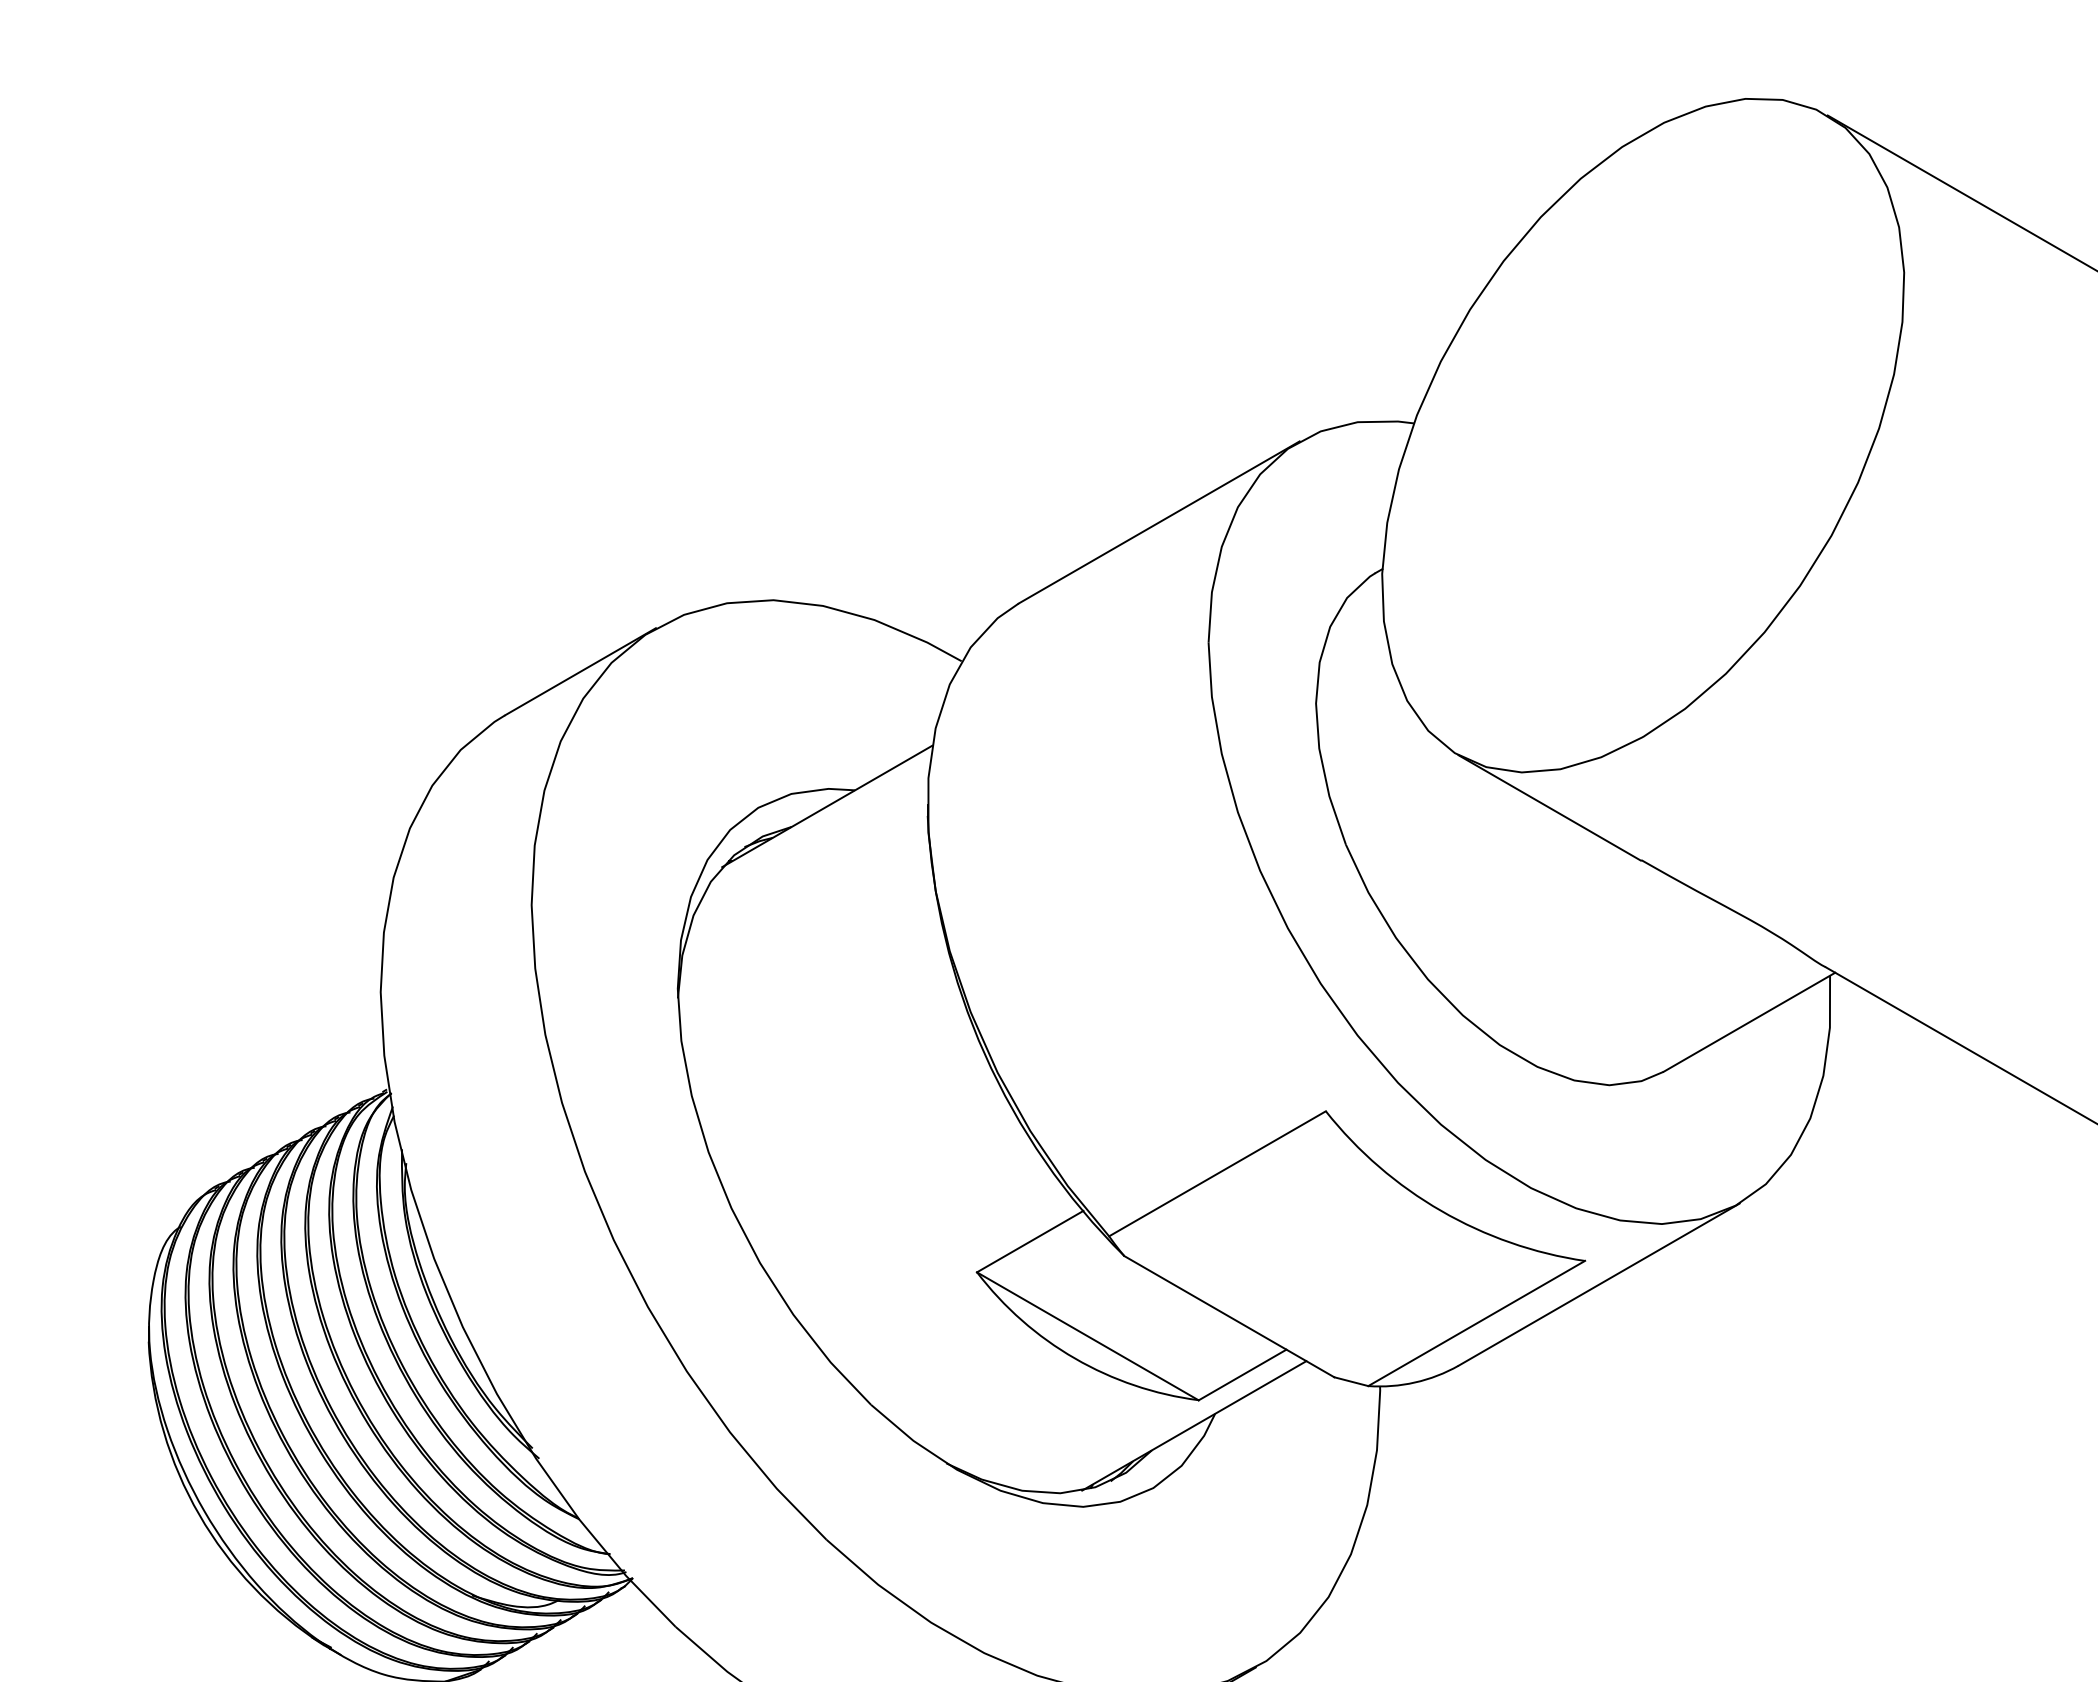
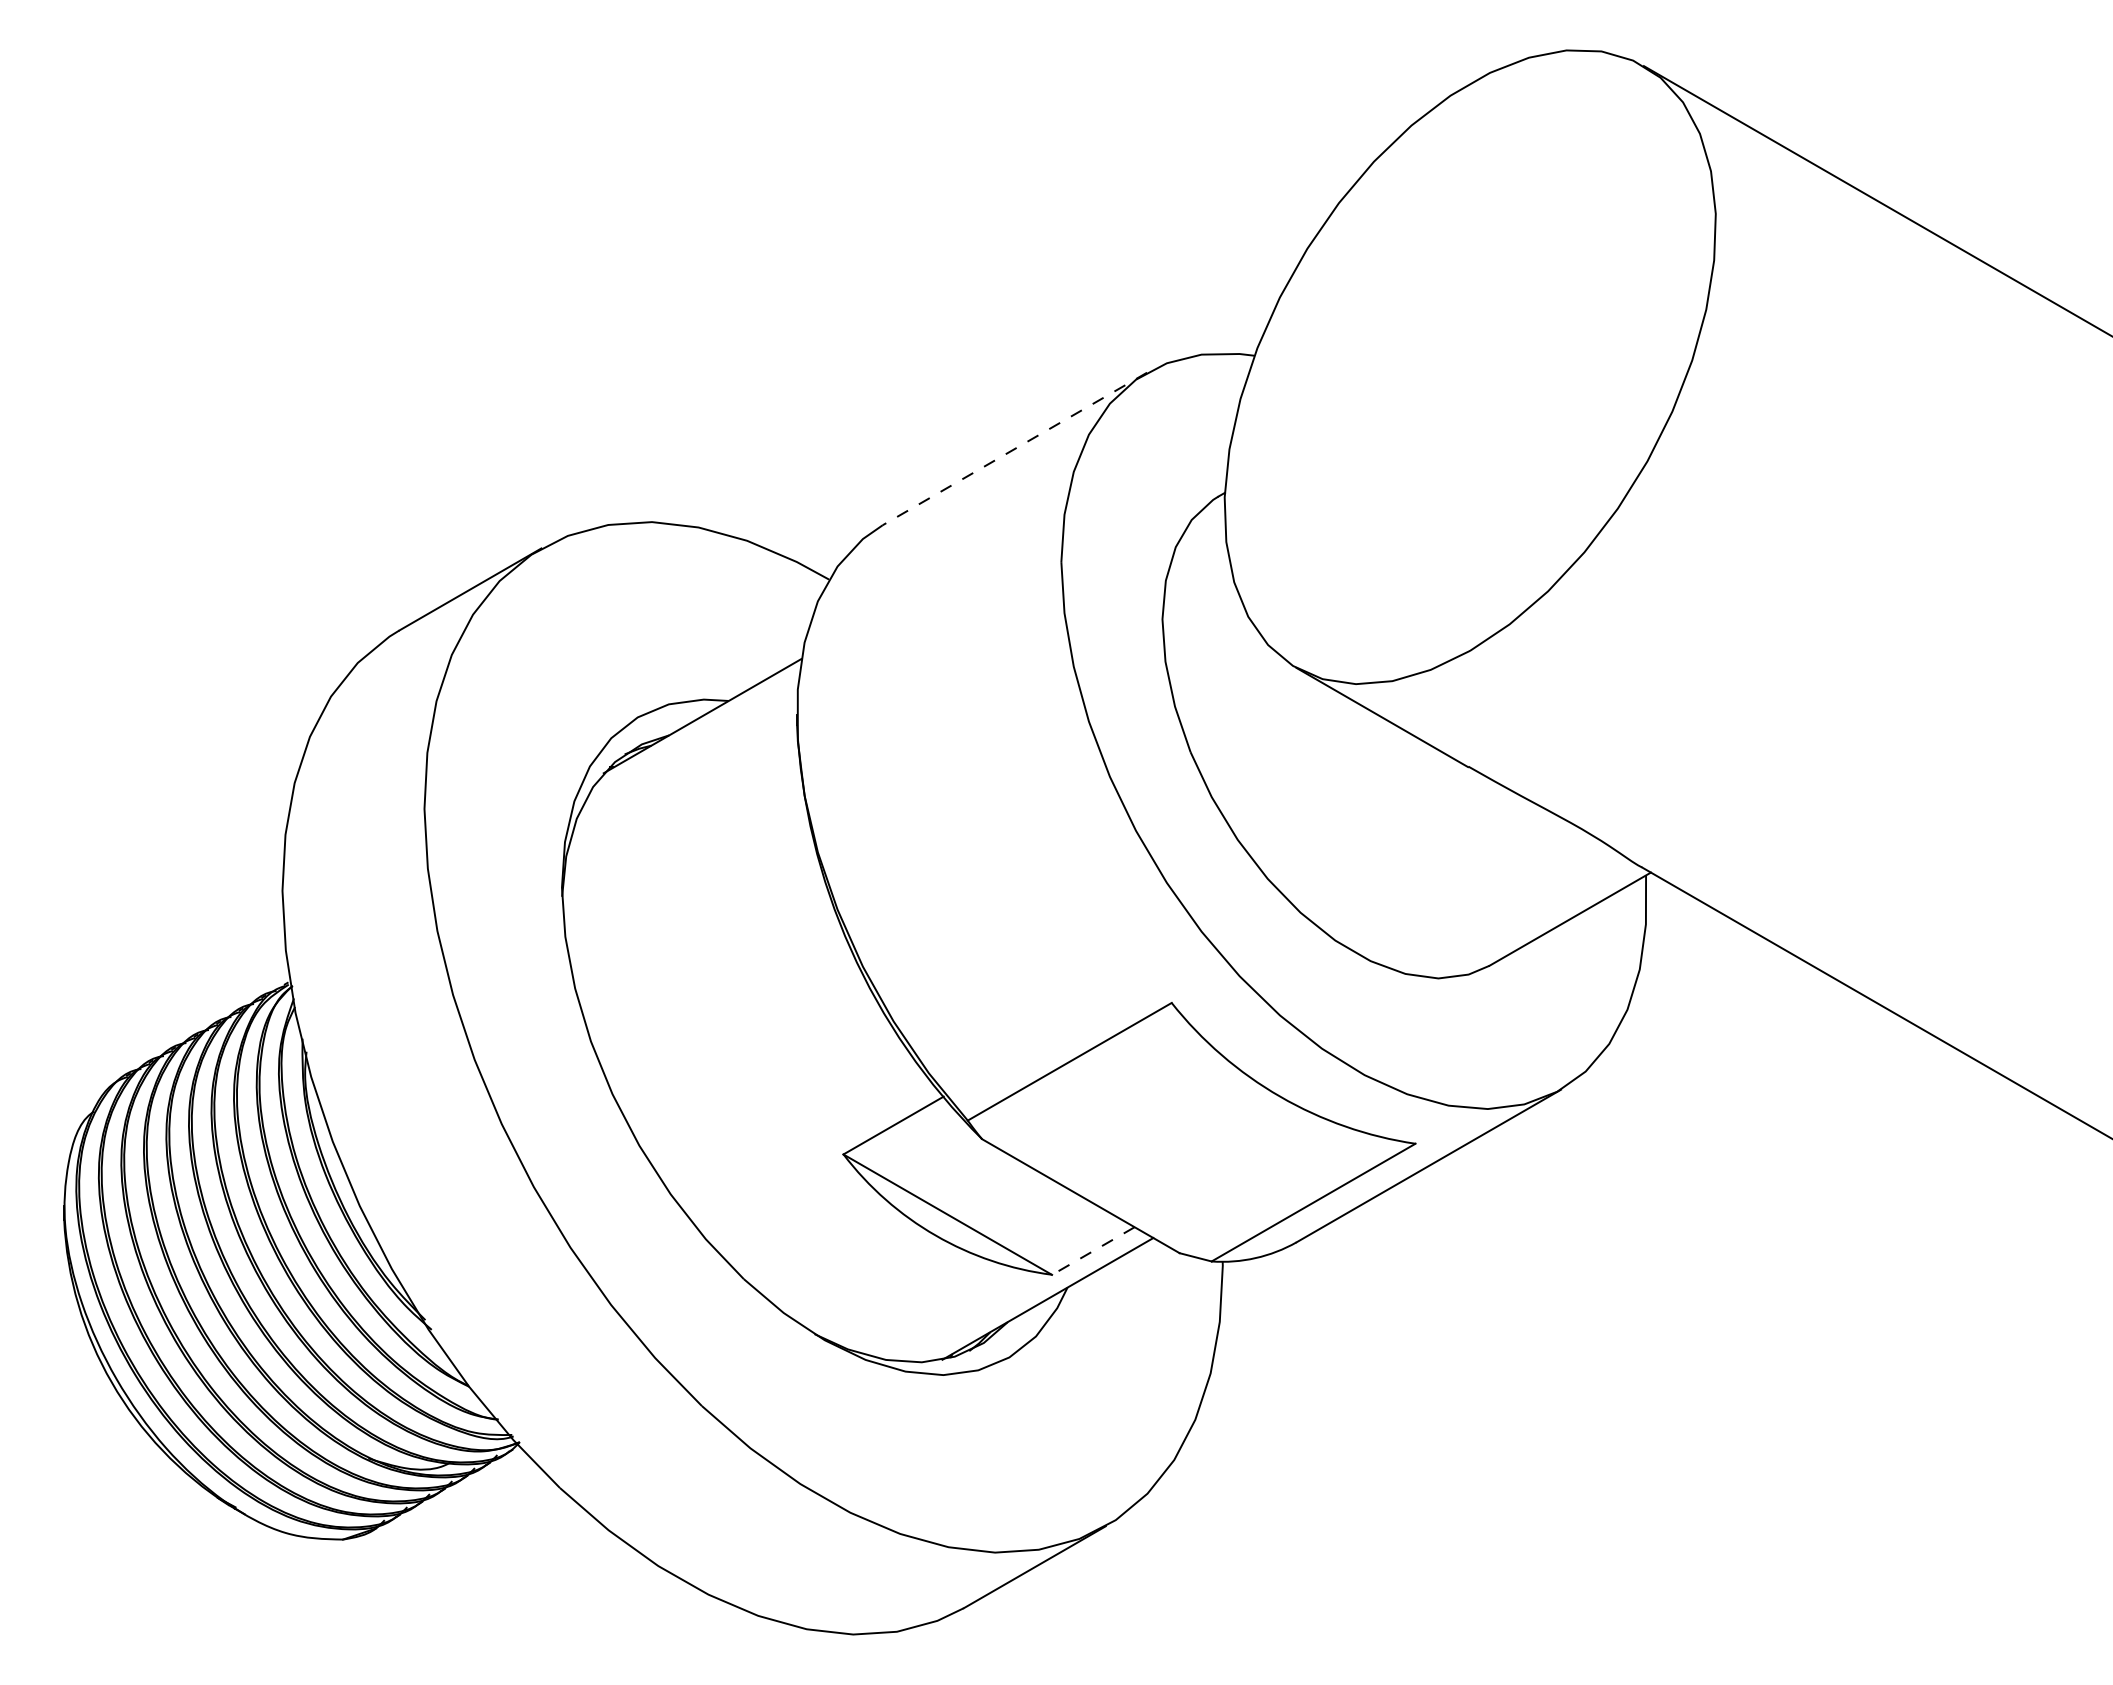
line: (1158, 521) -> (1014, 448), solid -> dashed
line: (1242, 1375) -> (1093, 1251), solid -> dashed

